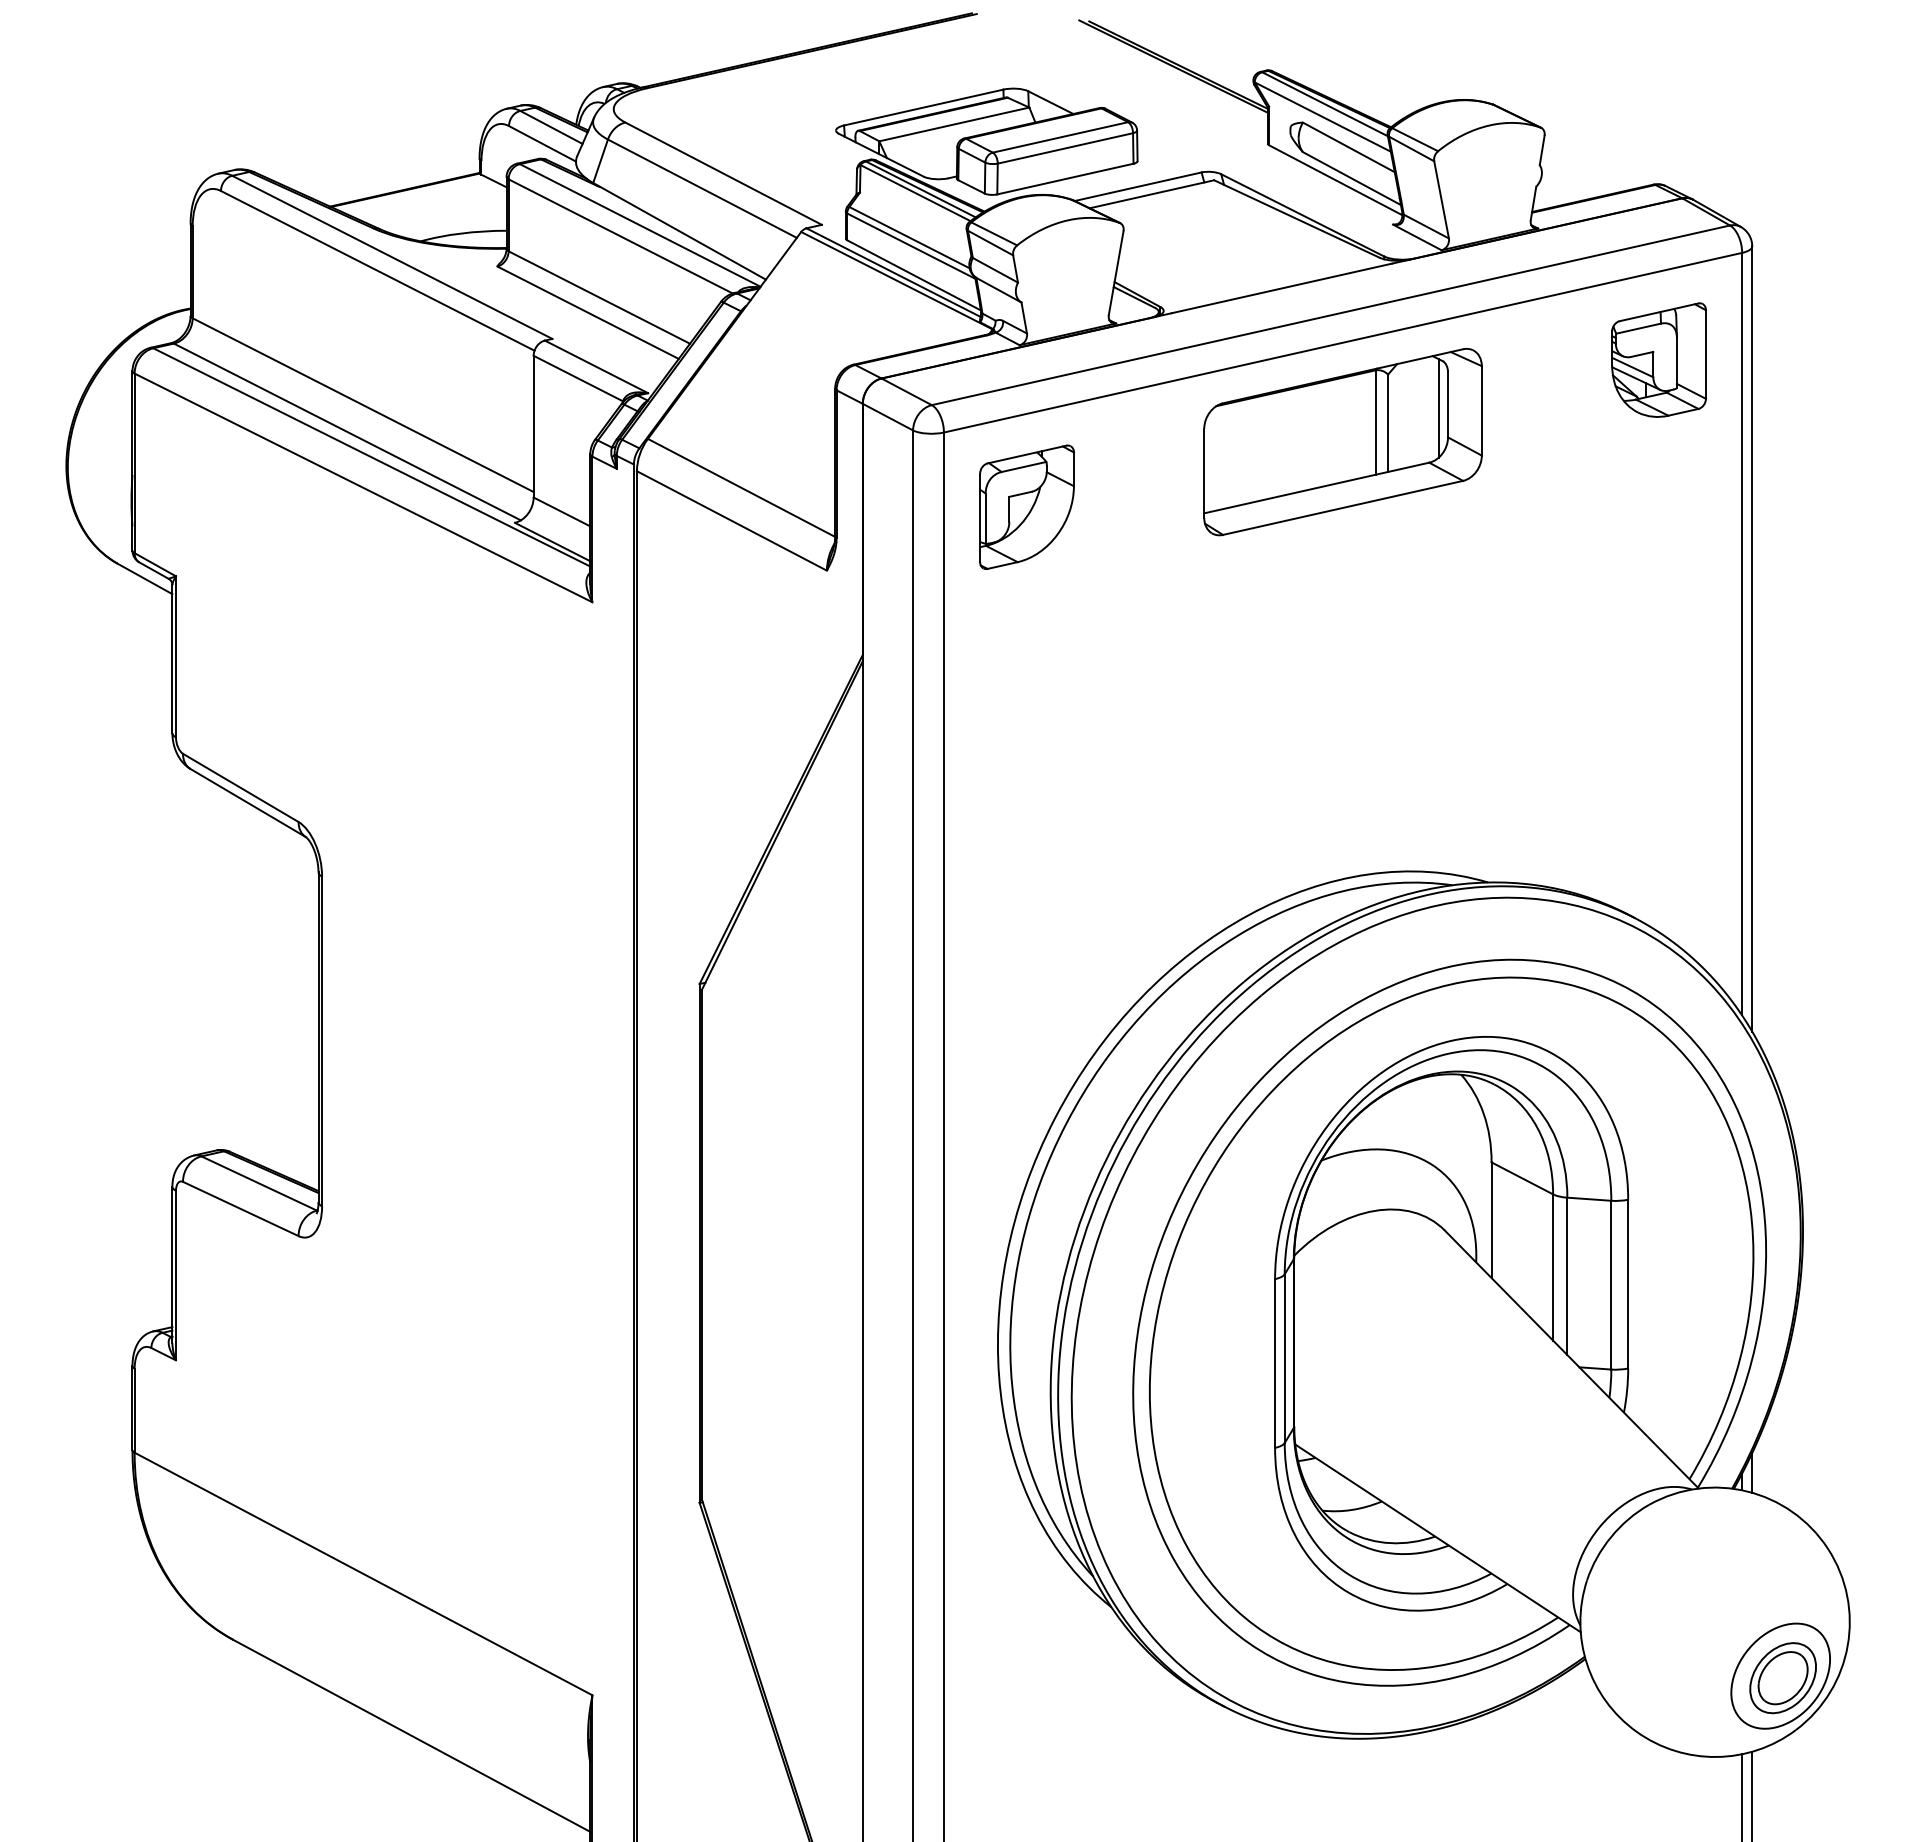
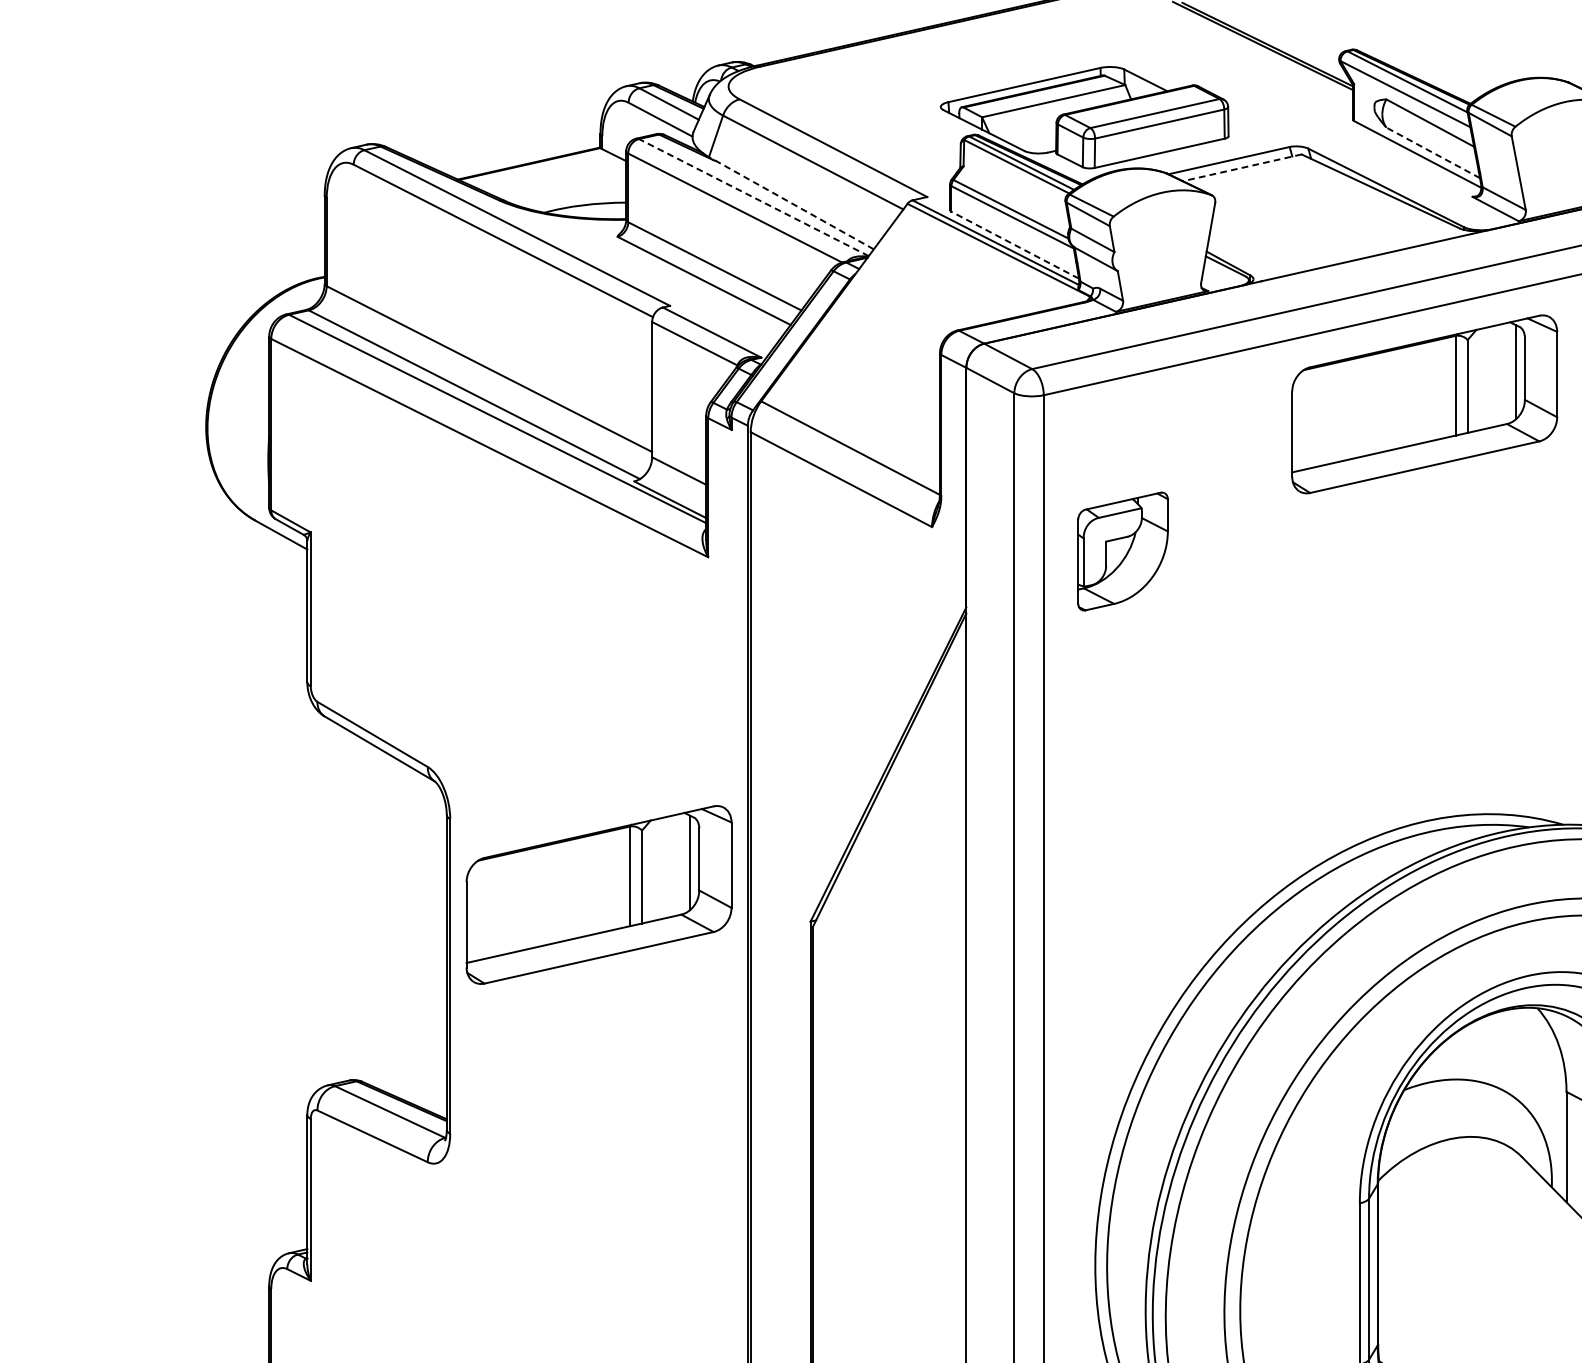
line: (1351, 178) -> (1432, 152), solid -> dashed
line: (1151, 194) -> (1241, 168), solid -> dashed
line: (639, 225) -> (753, 197), solid -> dashed
line: (679, 231) -> (791, 203), solid -> dashed
line: (913, 275) -> (1014, 245), solid -> dashed
part: (1026, 506) -> (1122, 550), moved
part: (477, 956) -> (598, 895), added

